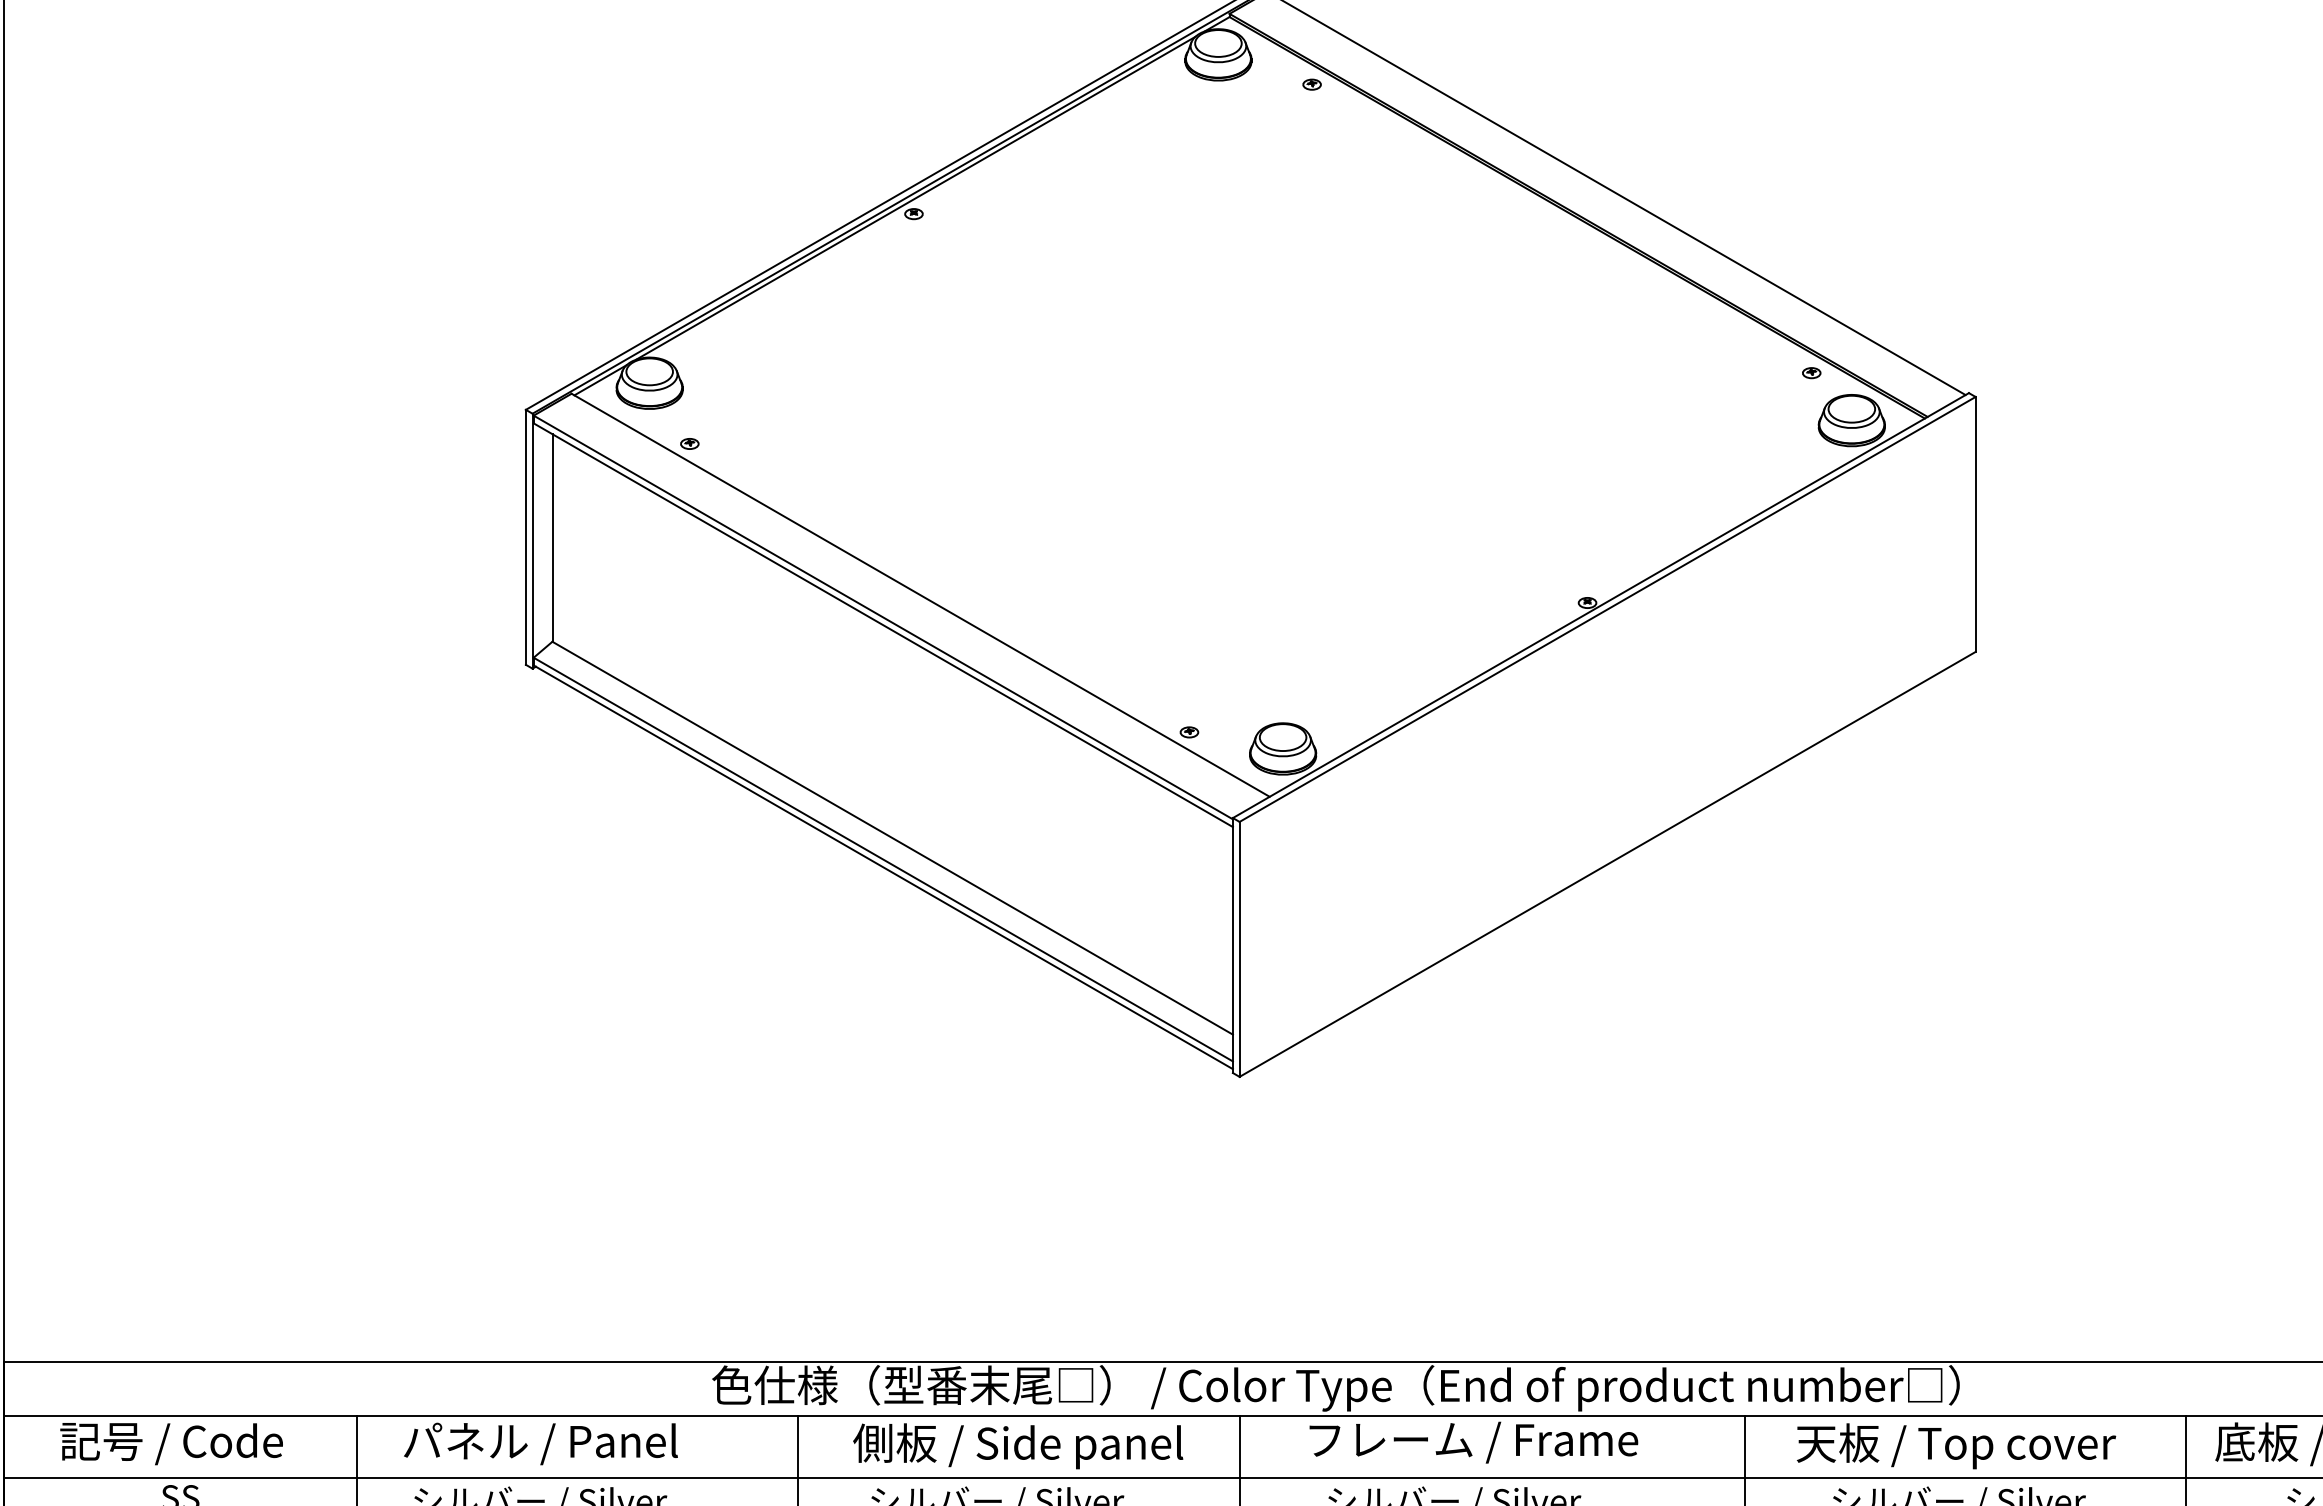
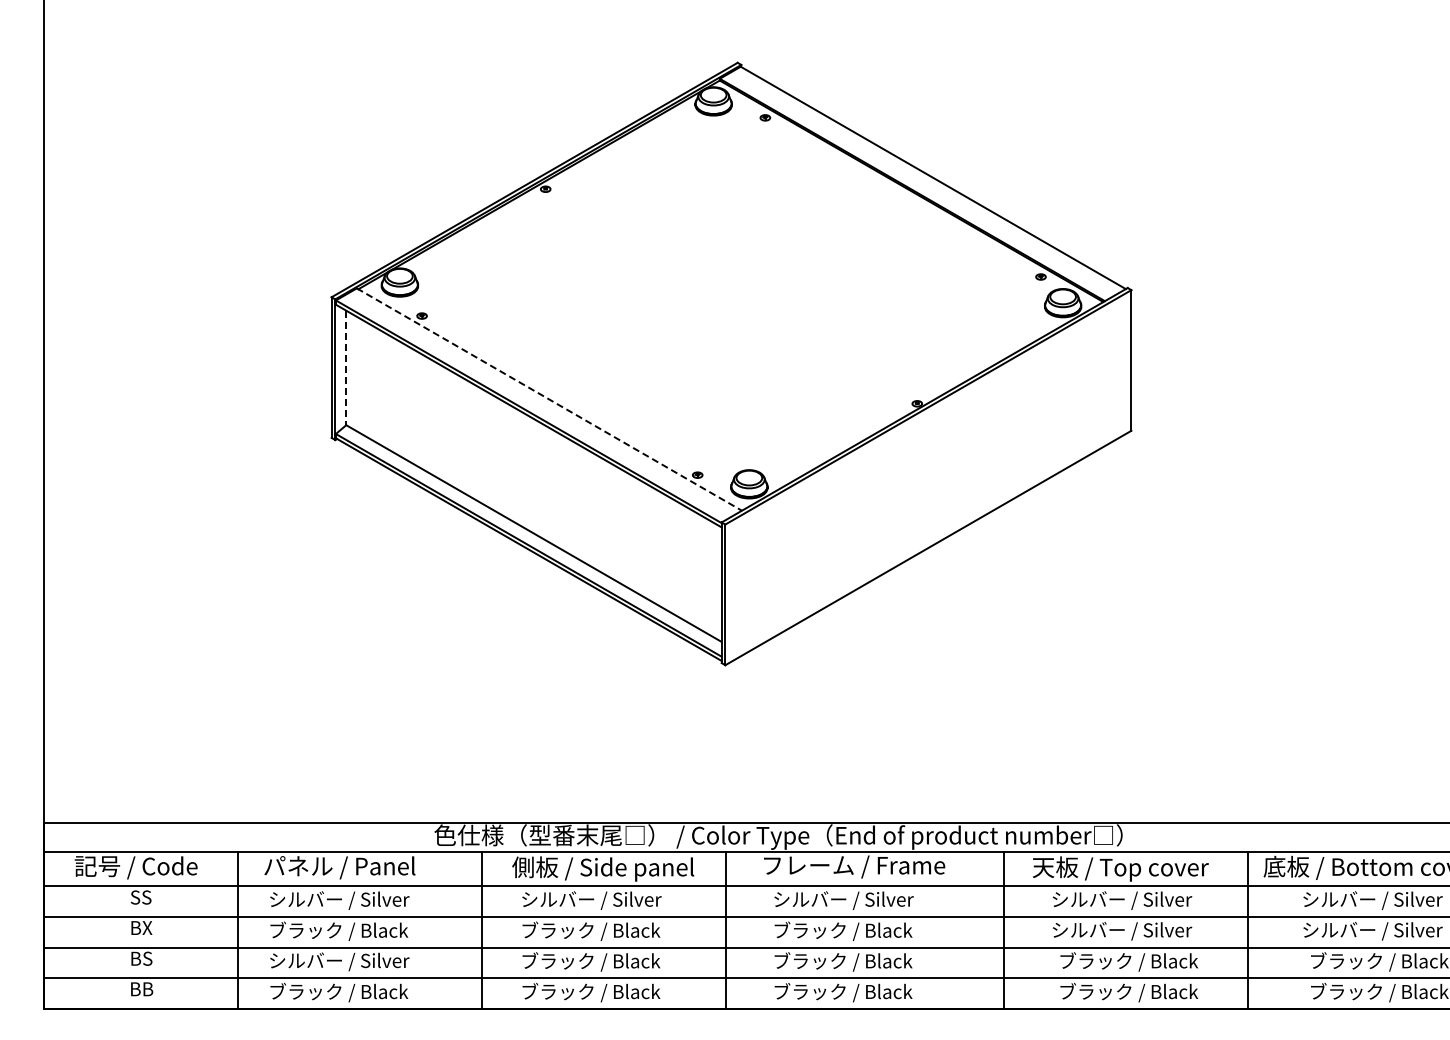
line: (552, 538) -> (346, 368), solid -> dashed
line: (920, 595) -> (549, 399), solid -> dashed

